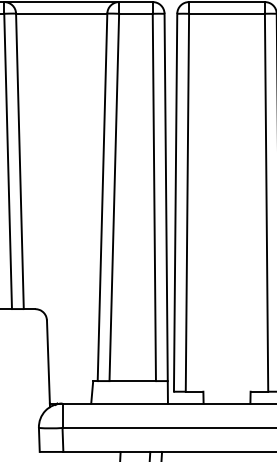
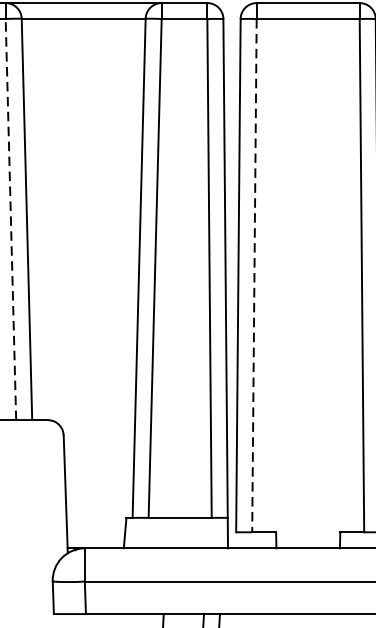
line: (8, 161) -> (11, 219), solid -> dashed
line: (187, 202) -> (254, 275), solid -> dashed

